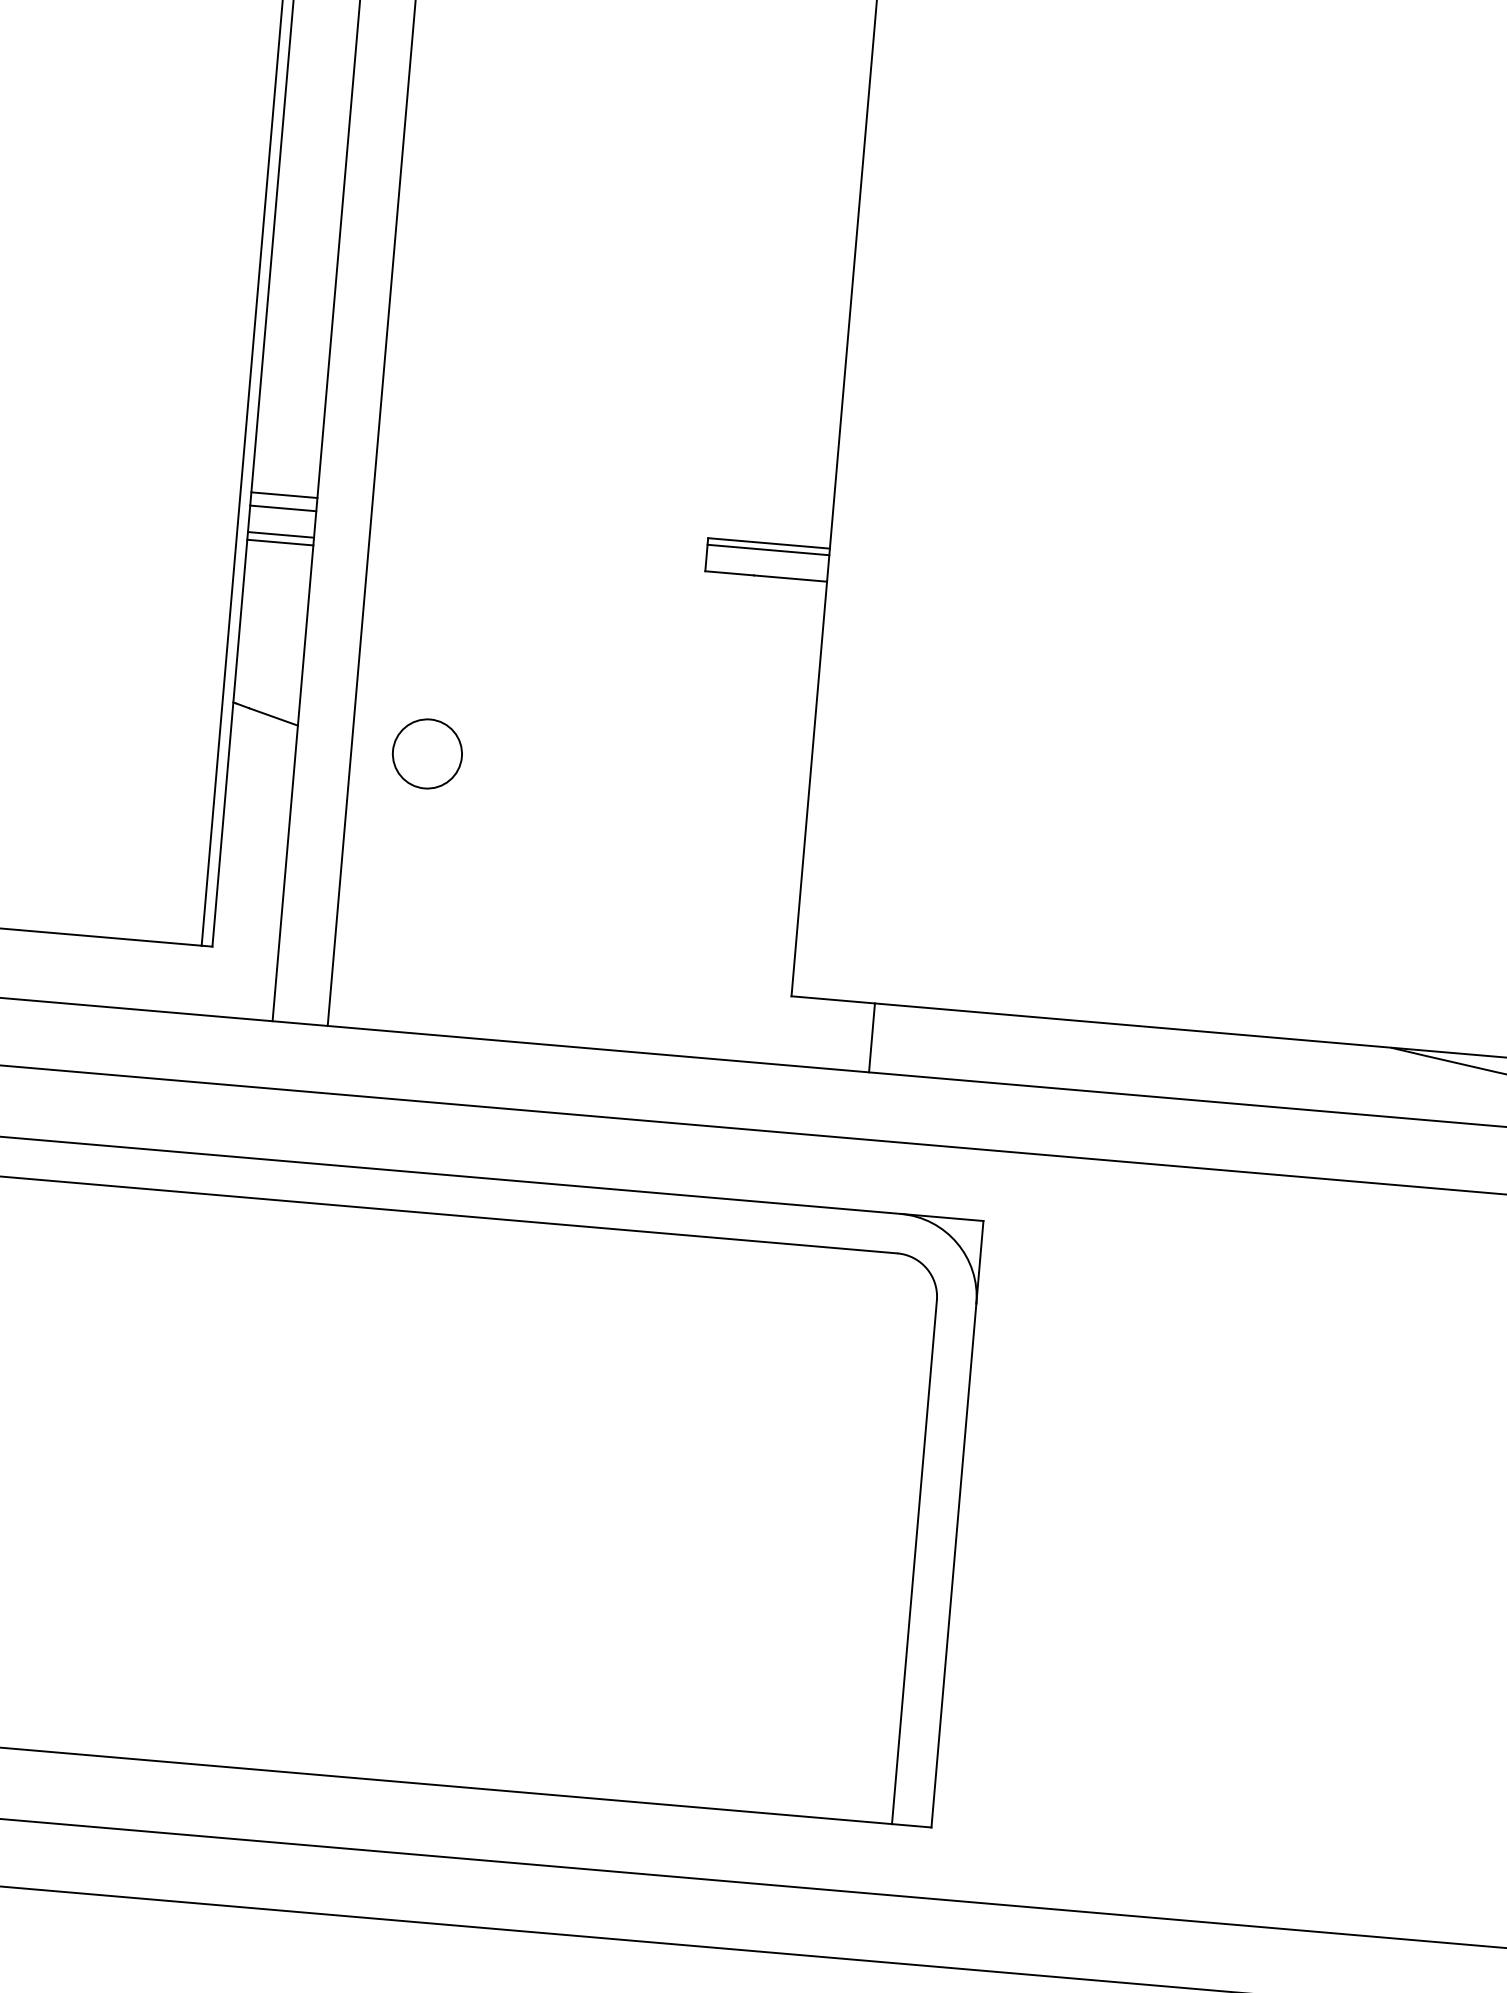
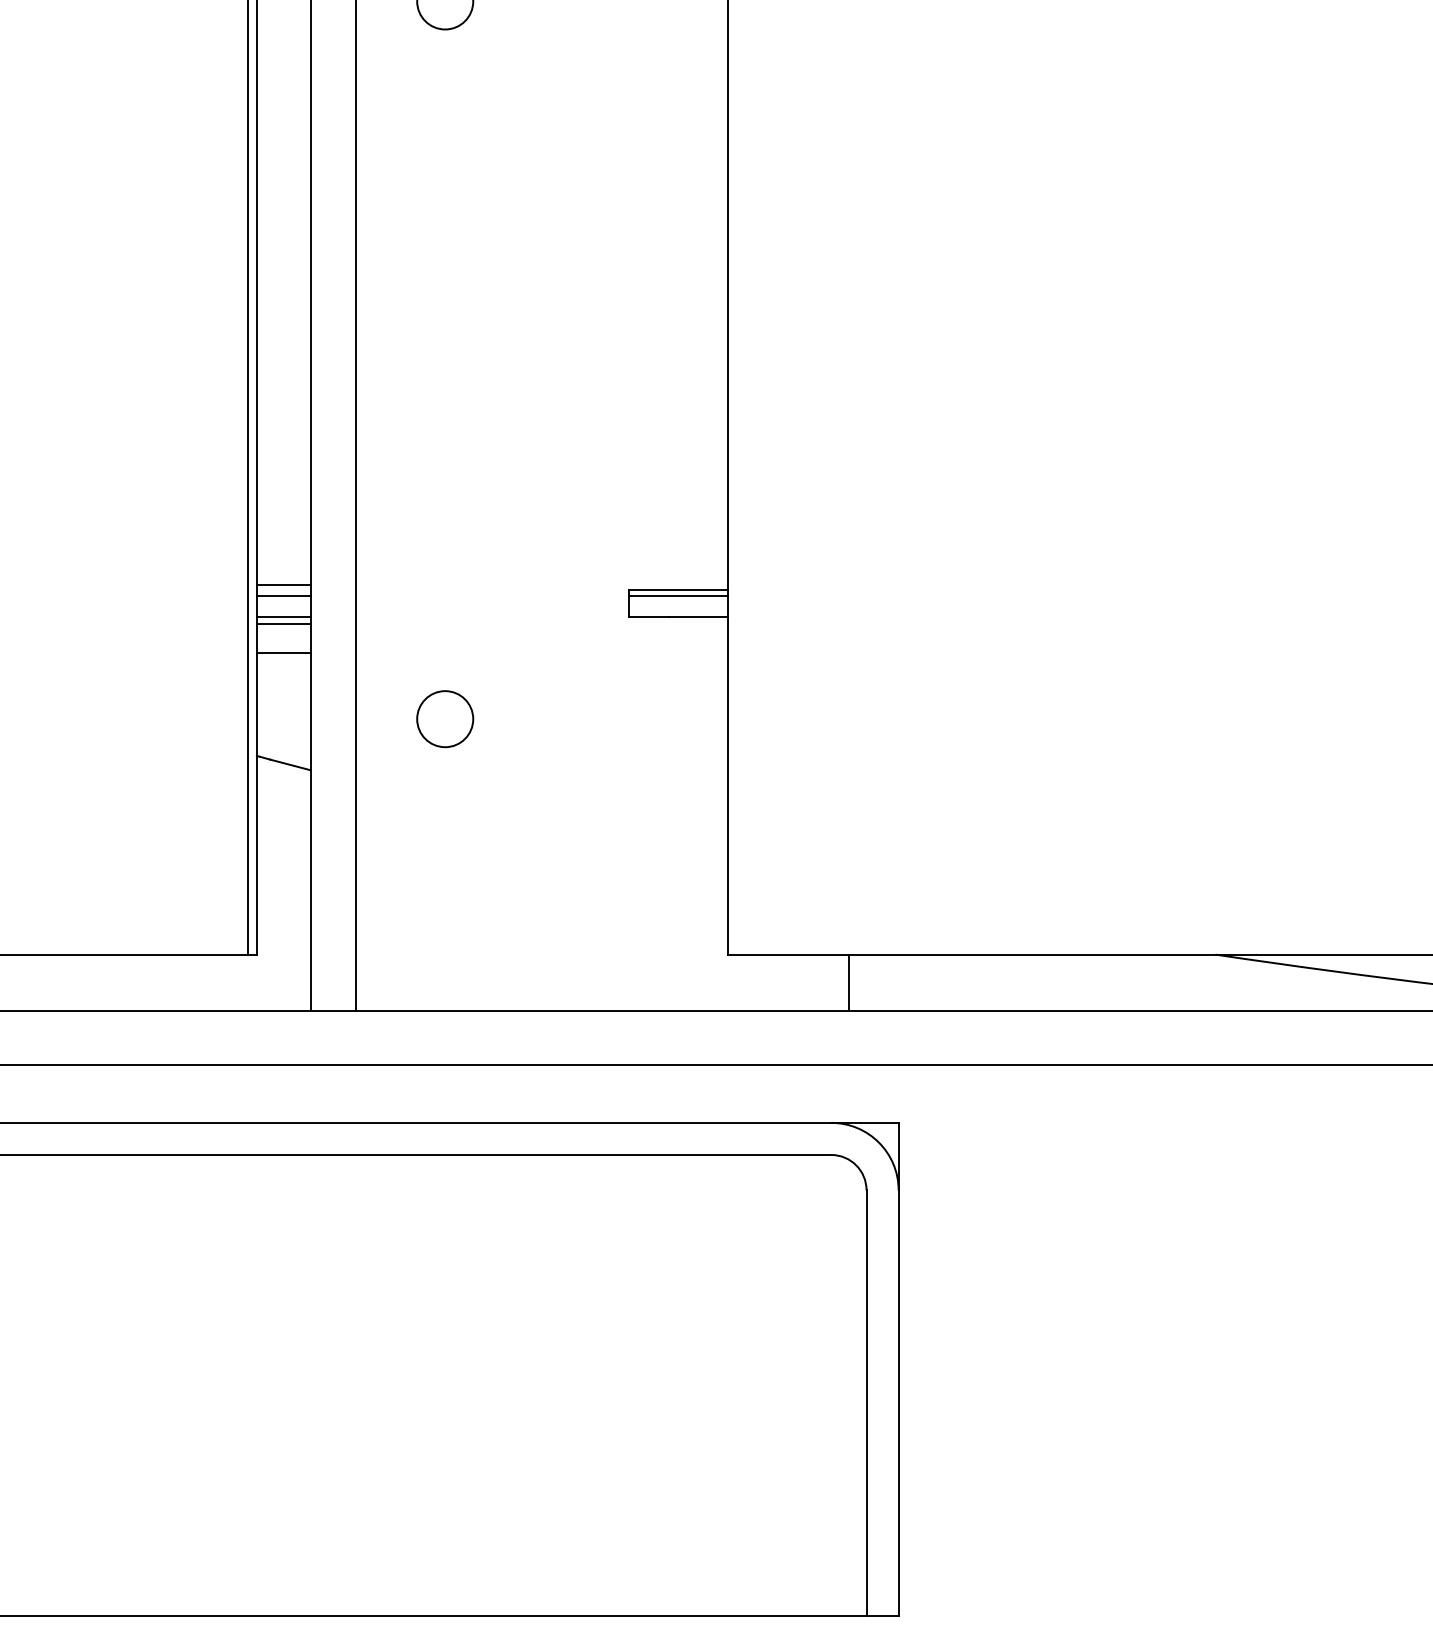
line: (276, 578) -> (283, 652), added
circle: (427, 754) -> (445, 719), moved
line: (871, 1037) -> (848, 982), moved

